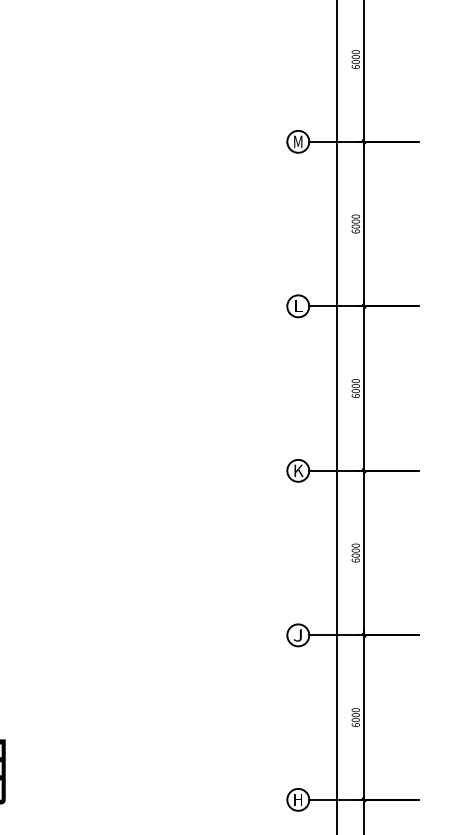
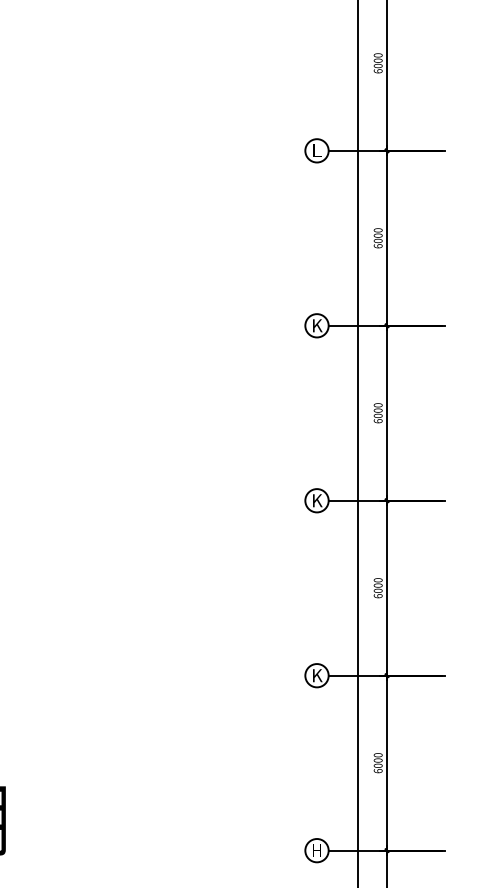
text: (298, 141) -> (317, 150), M -> L
text: (298, 306) -> (317, 325), L -> K
text: (298, 635) -> (317, 675), J -> K

